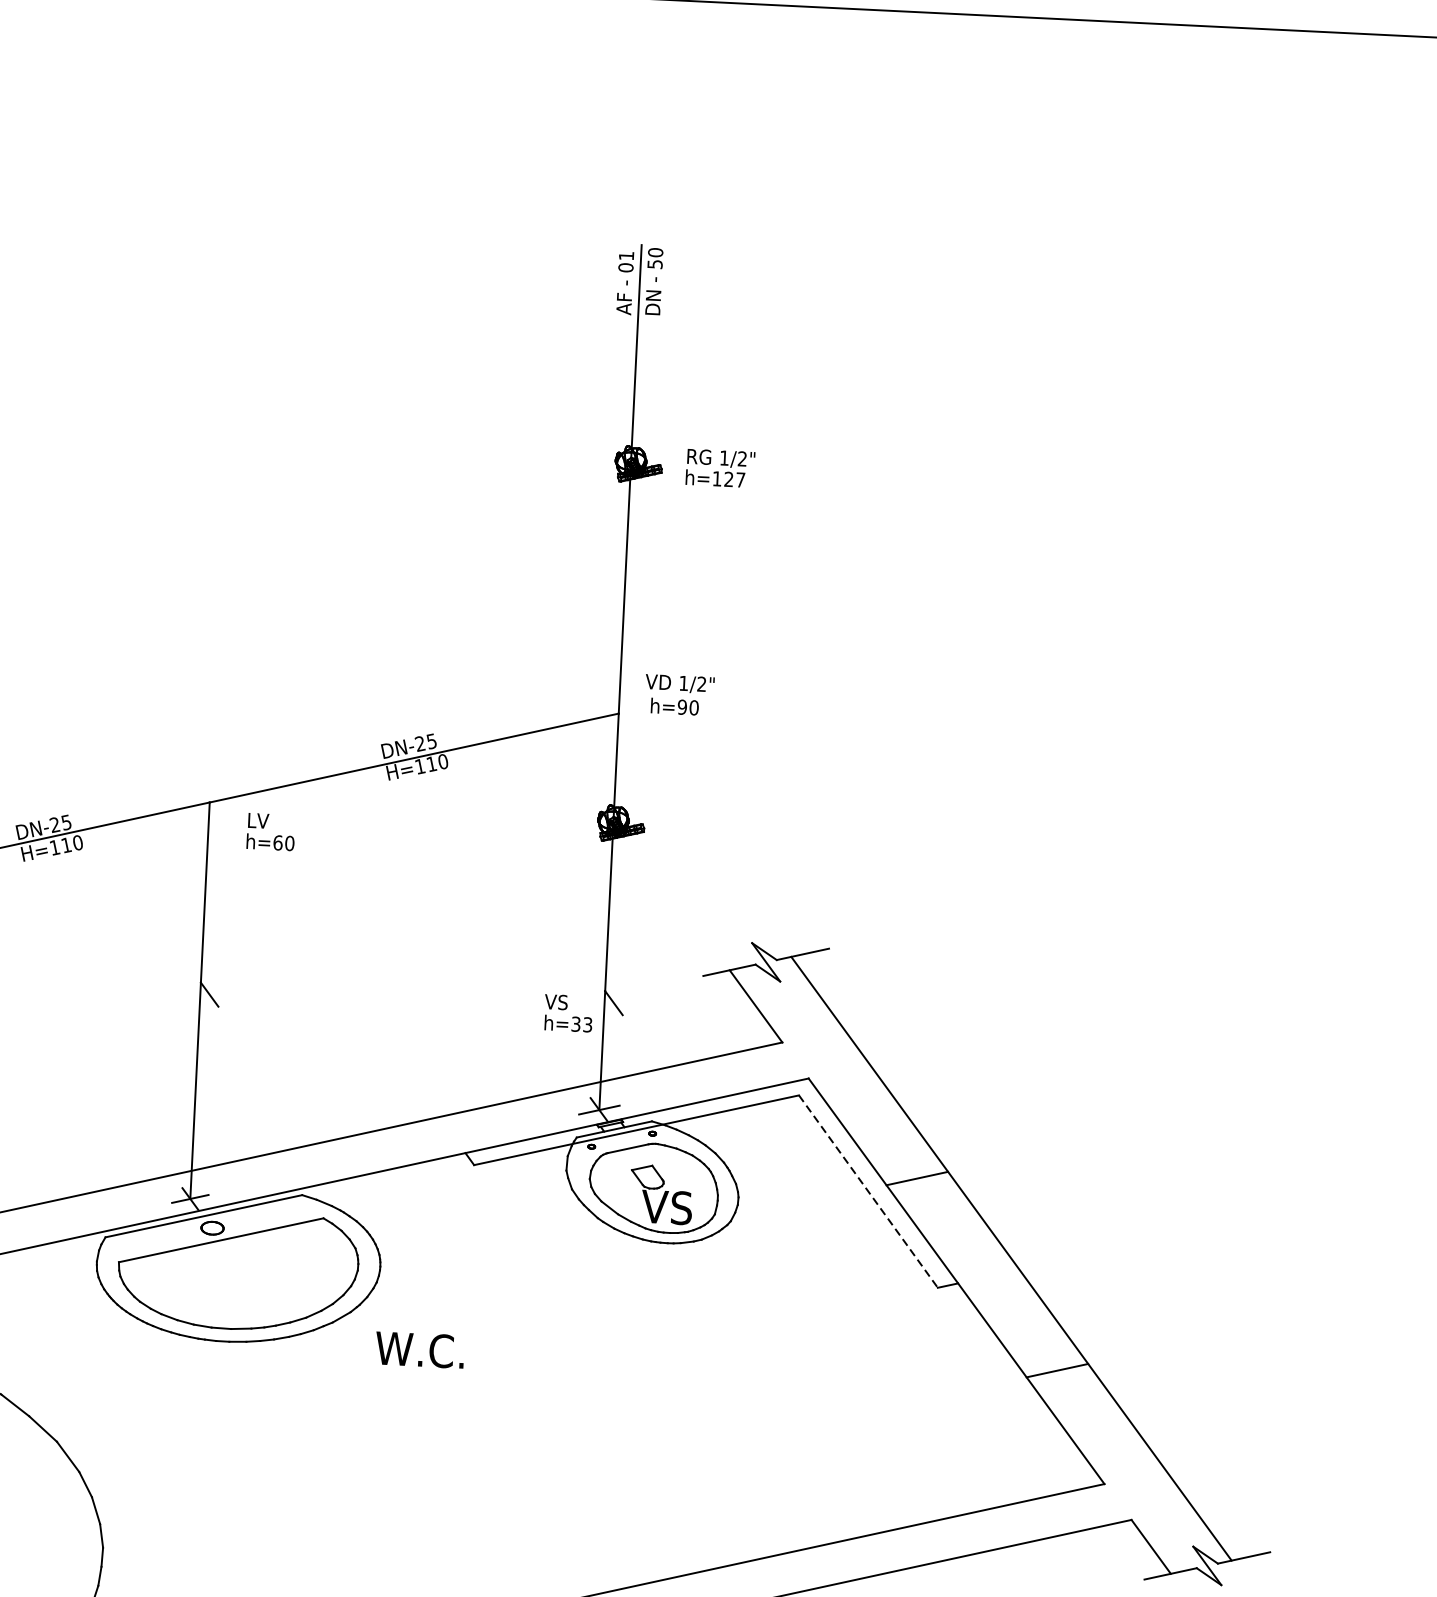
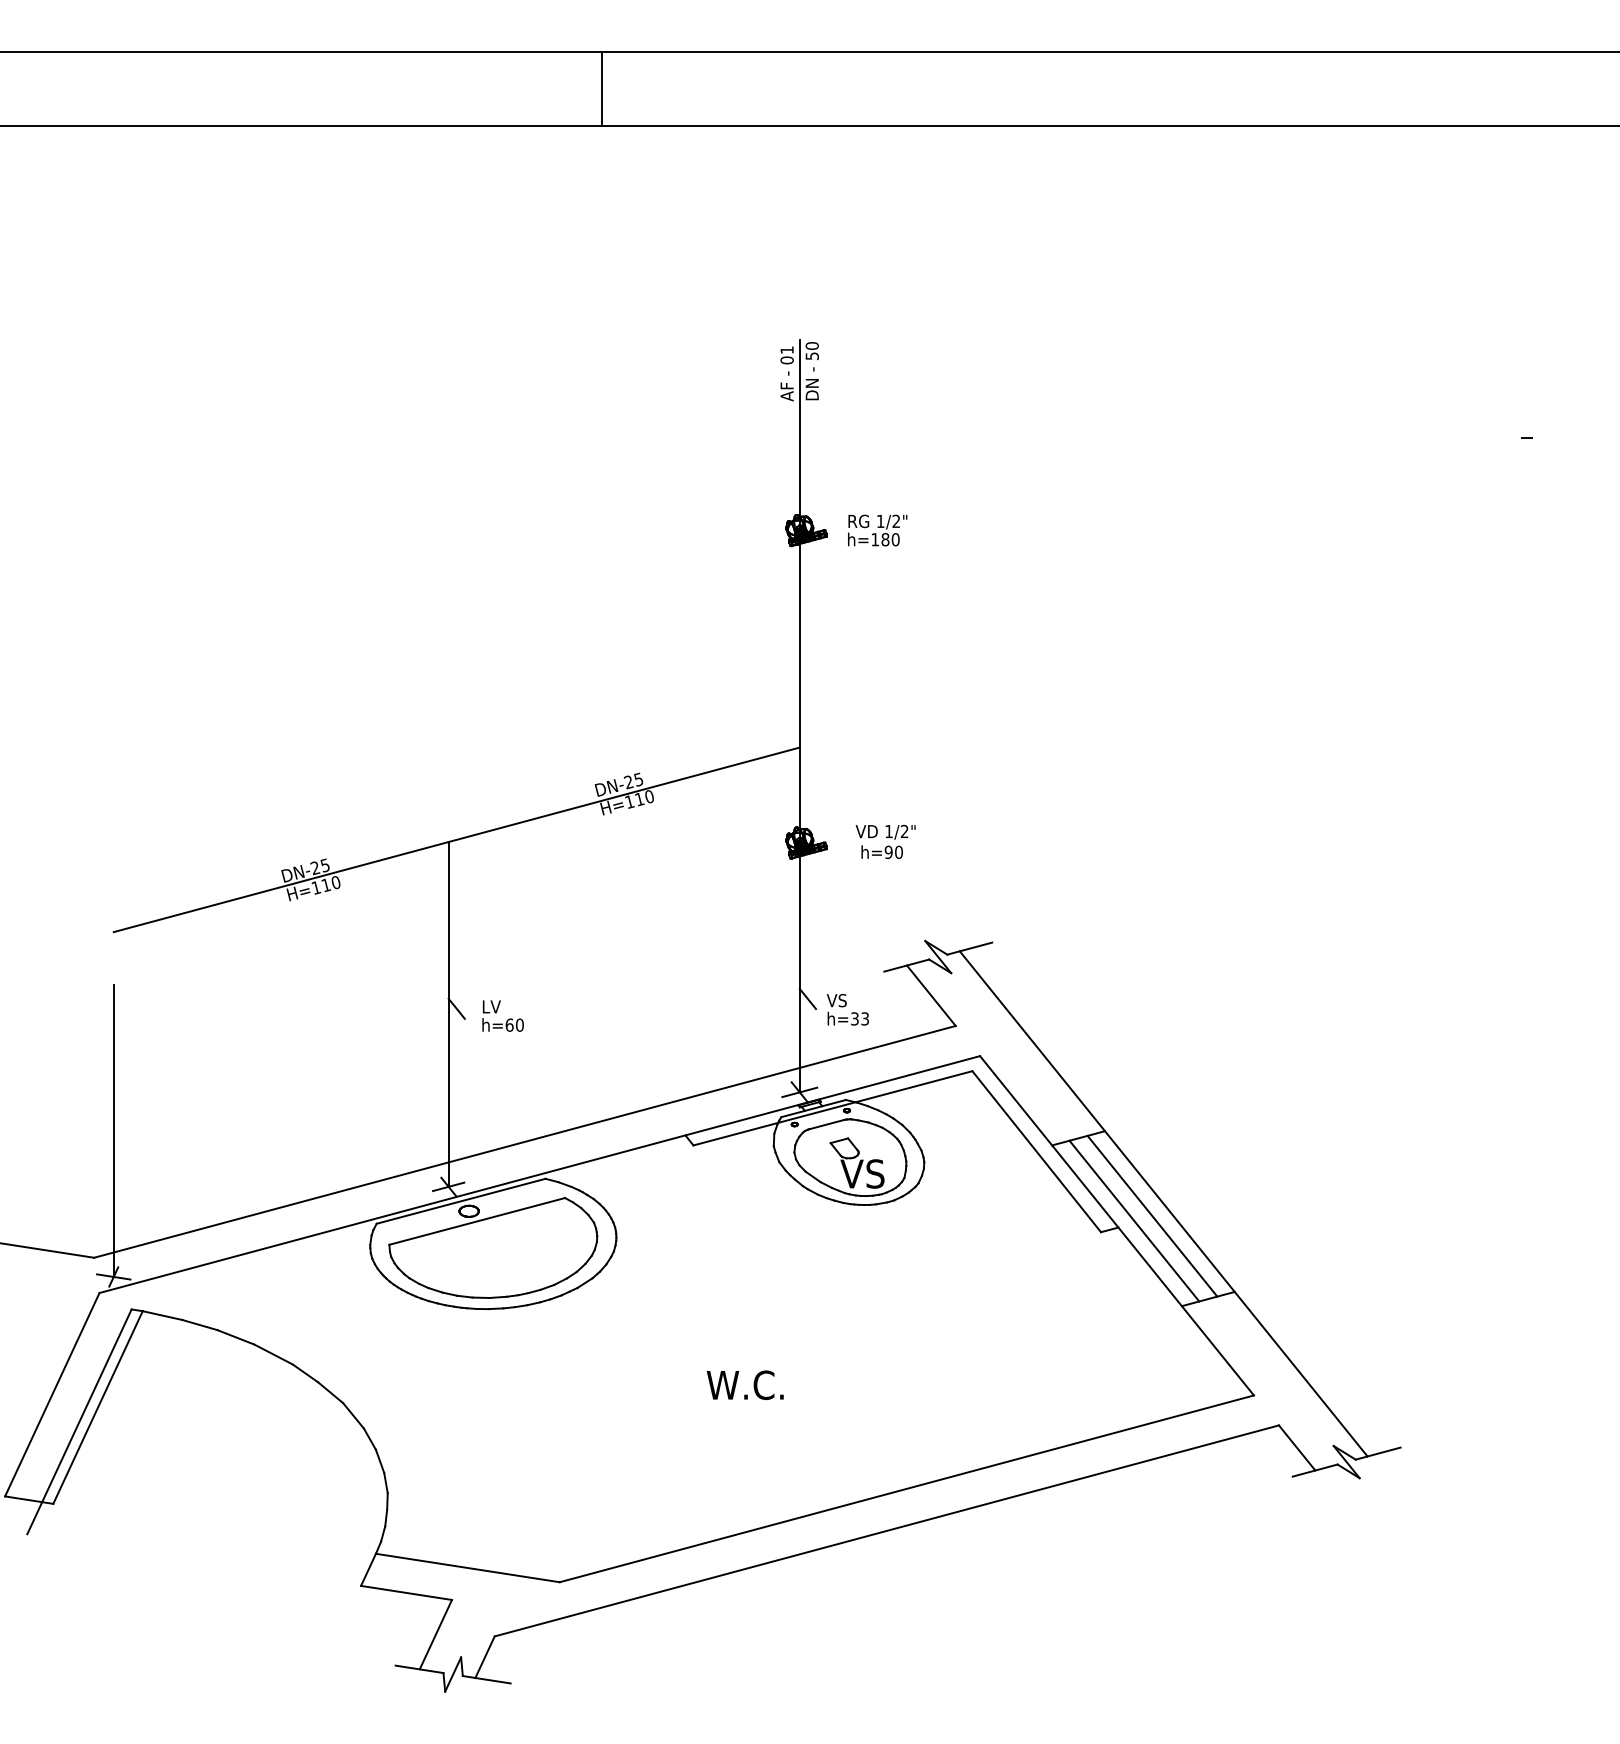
text: (734, 479) -> (890, 539), h=127 -> h=180
text: (679, 694) -> (885, 841), moved
text: (270, 831) -> (502, 1015), moved
text: (568, 1013) -> (847, 1009), moved
line: (869, 1192) -> (1037, 1152), dashed -> solid
line: (997, 1271) -> (1152, 1215), added
line: (976, 1276) -> (1134, 1220), added
text: (419, 1349) -> (744, 1384), moved

